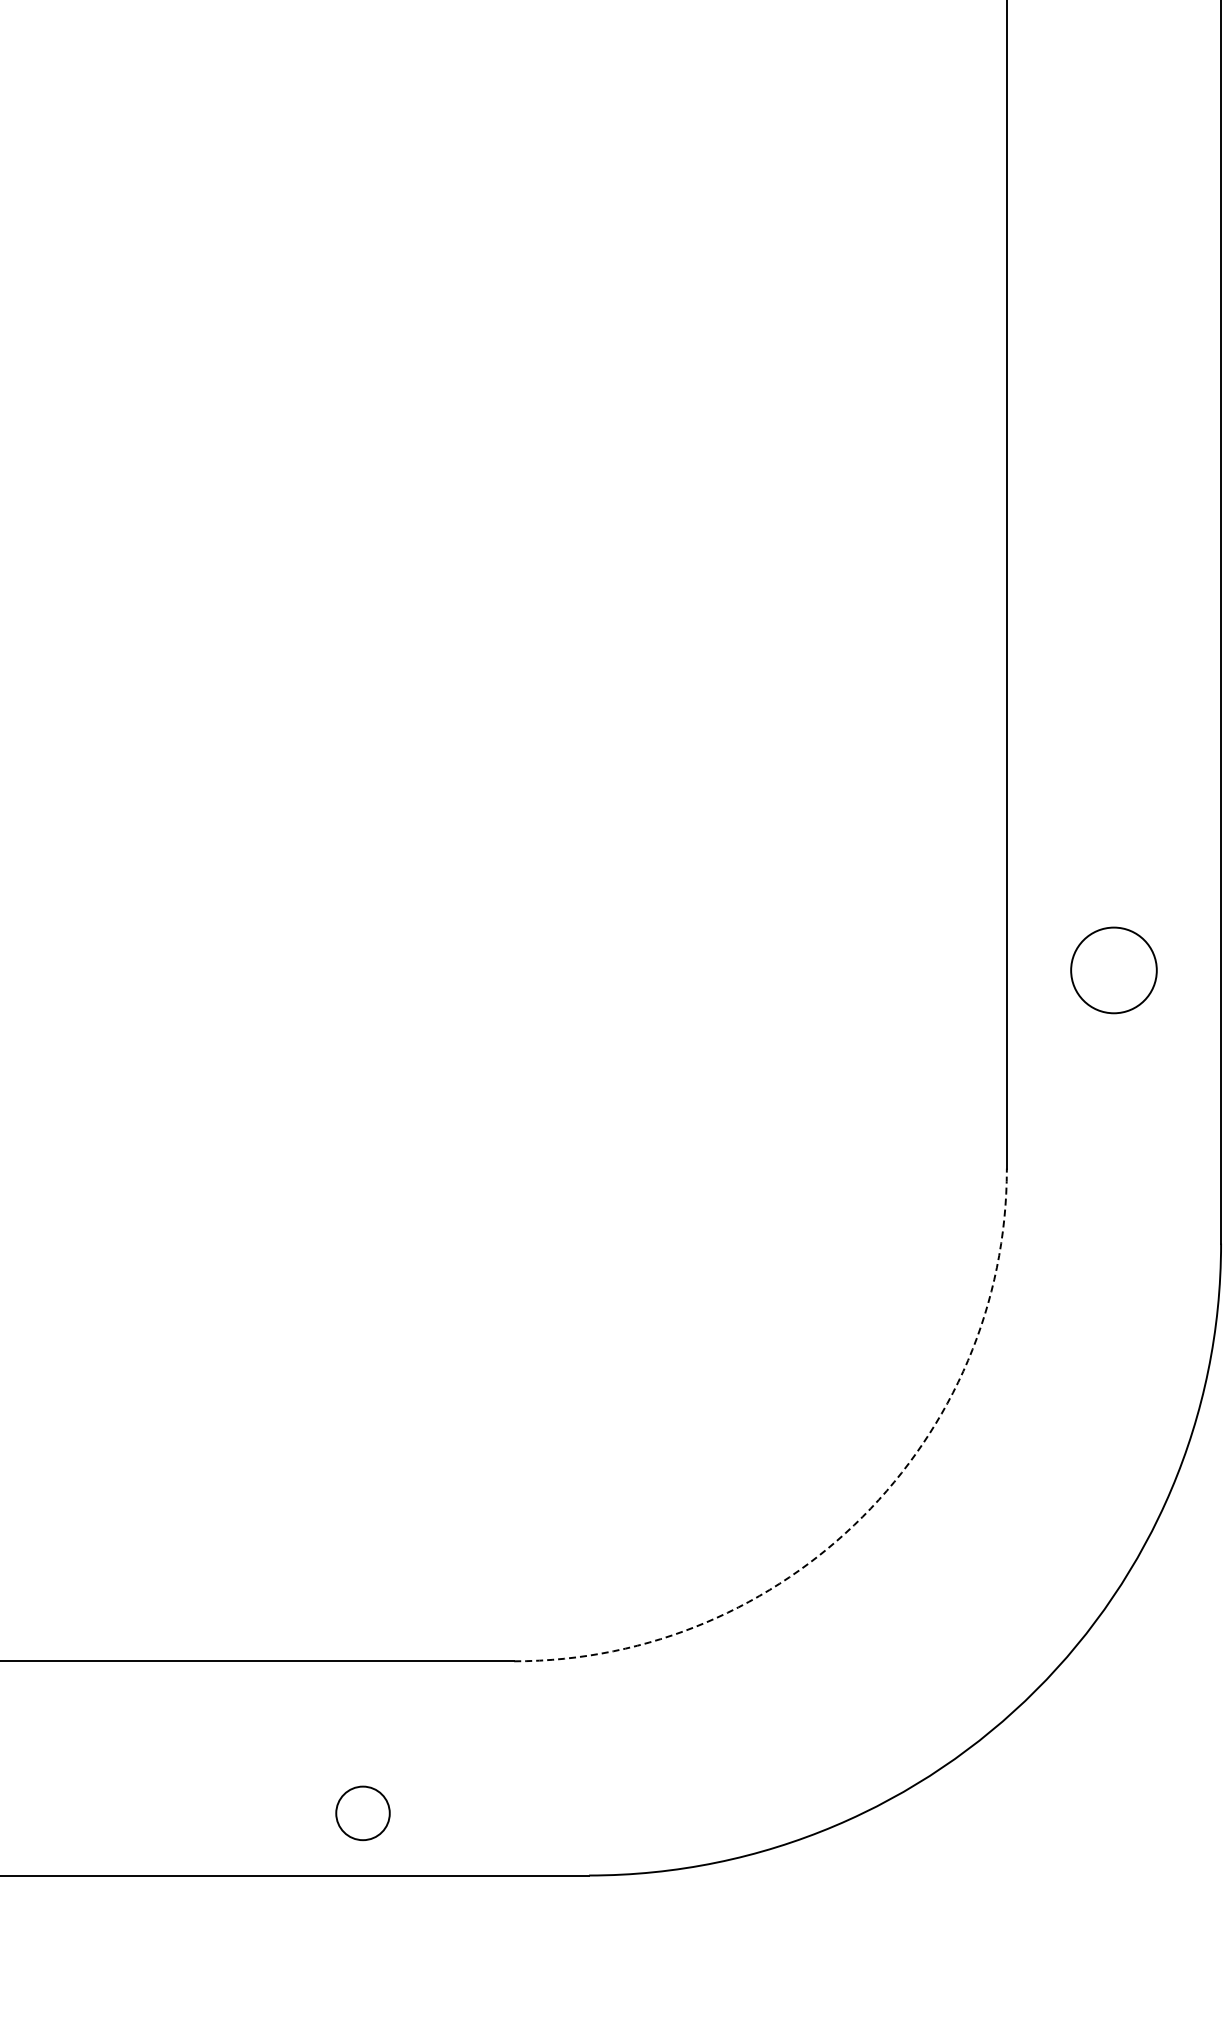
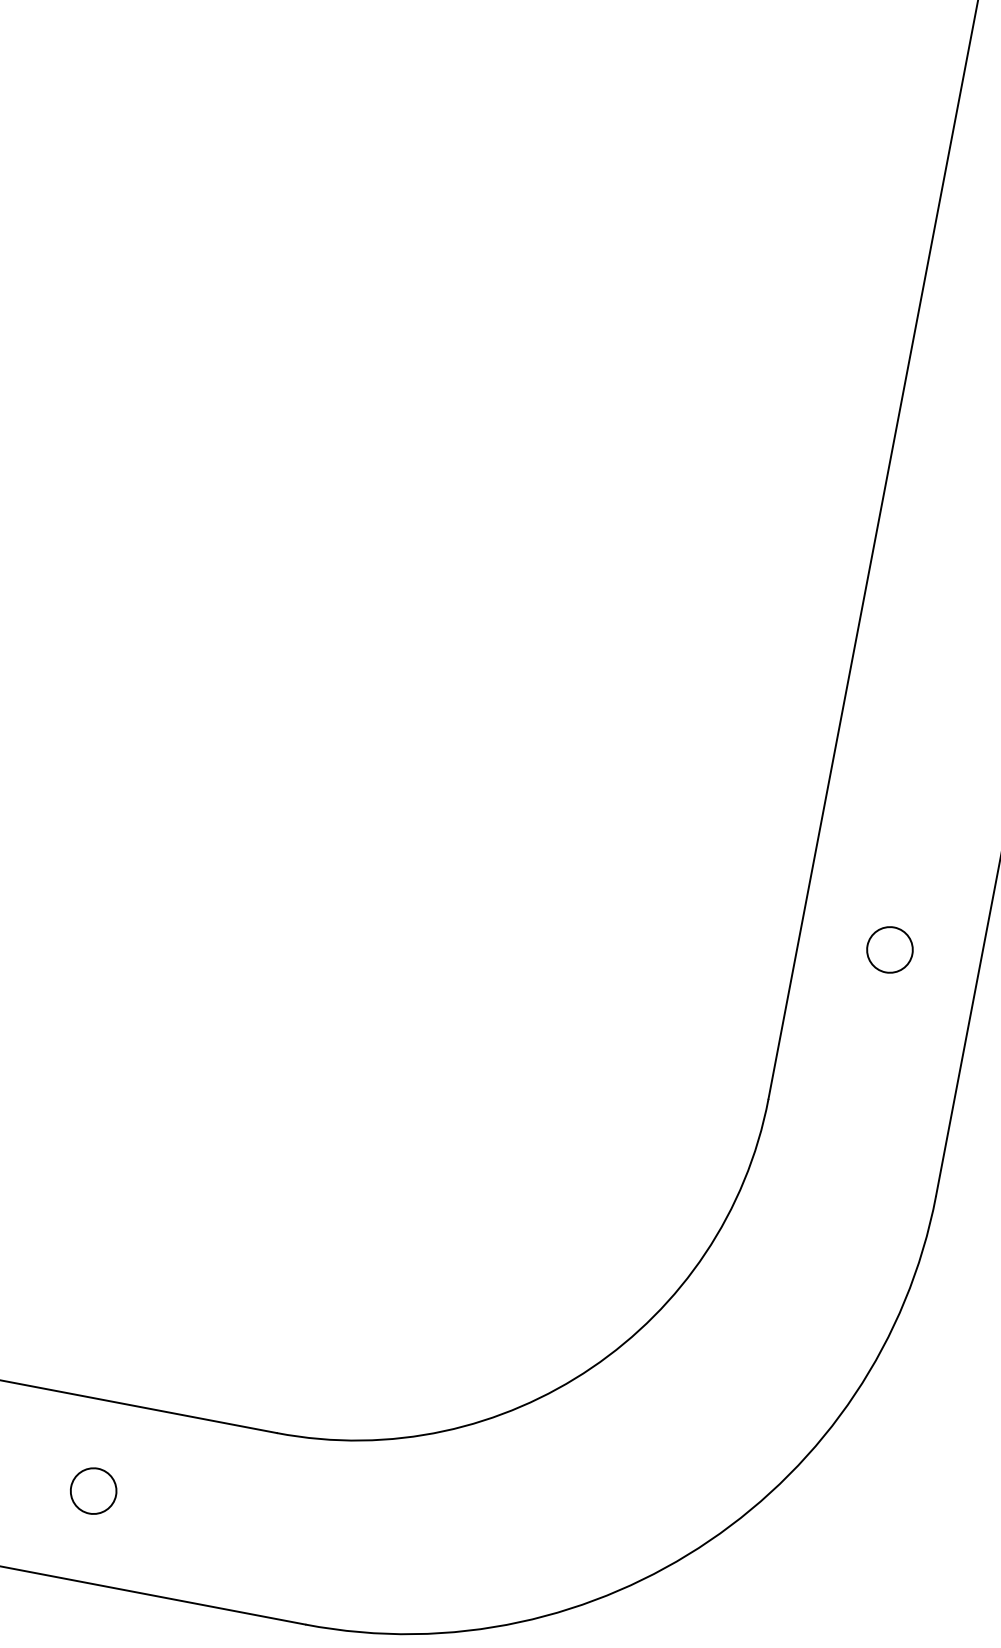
circle: (1113, 970) -> (889, 949), size x0.62
arc: (862, 1516) -> (591, 1367), dashed -> solid
circle: (362, 1813) -> (93, 1491), moved

